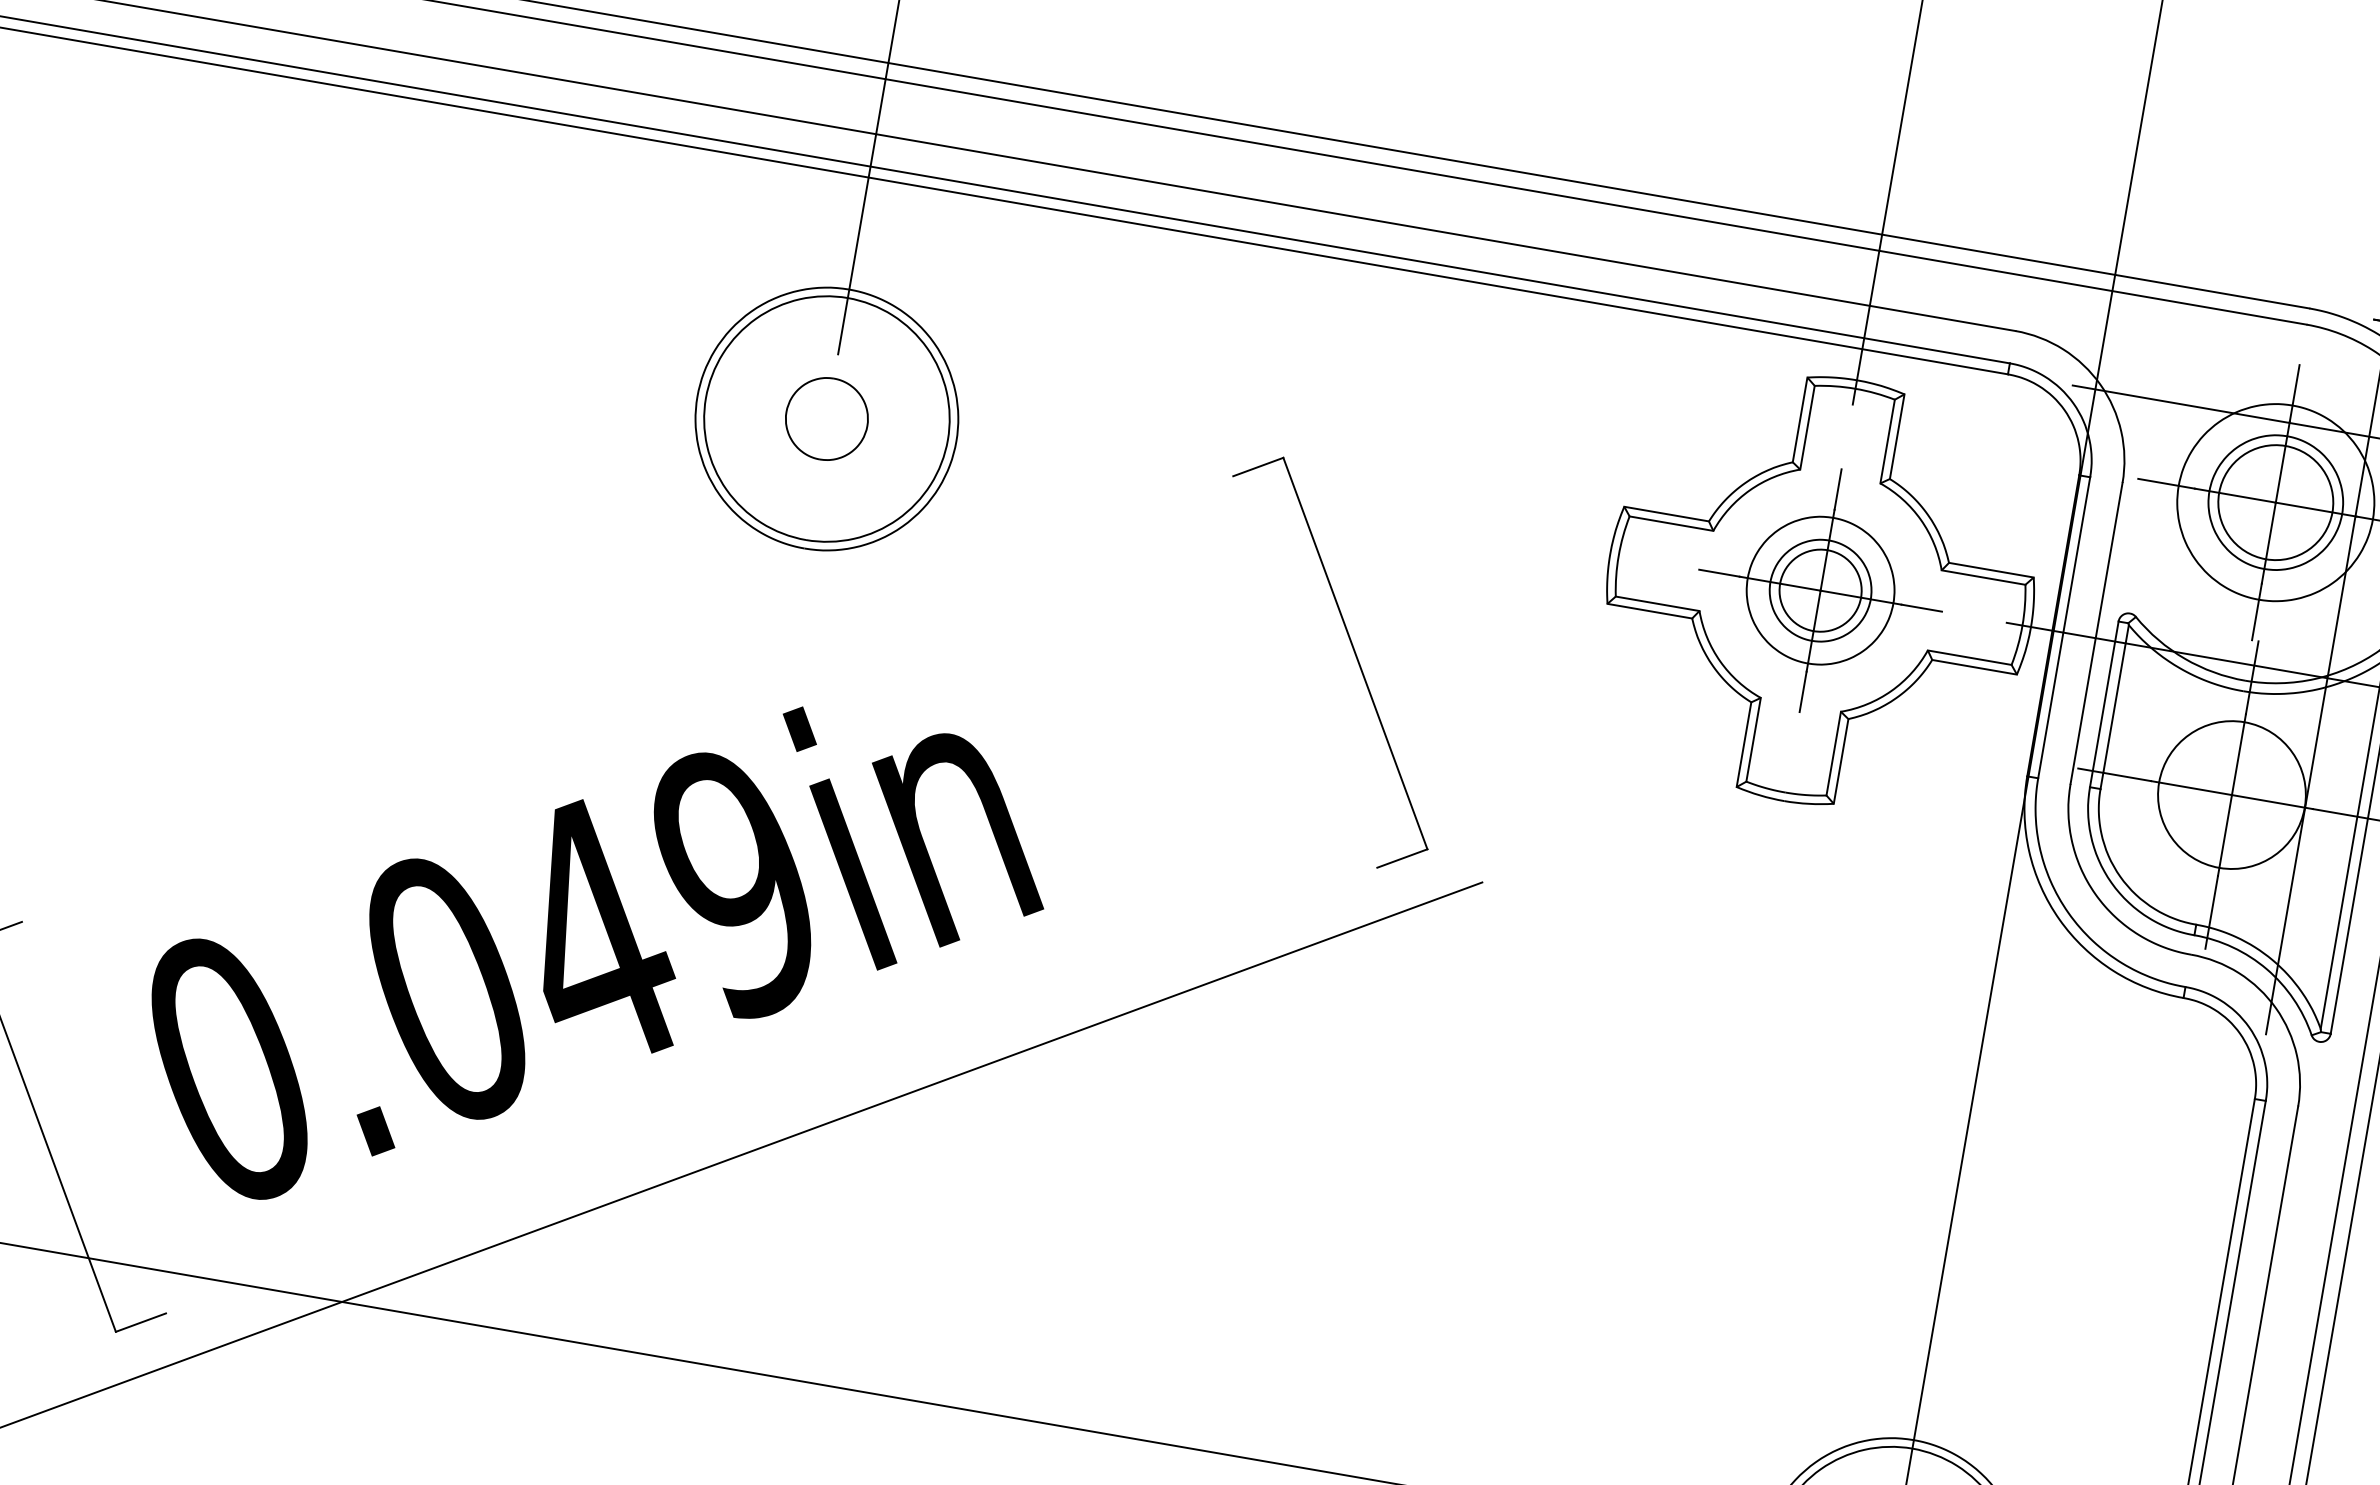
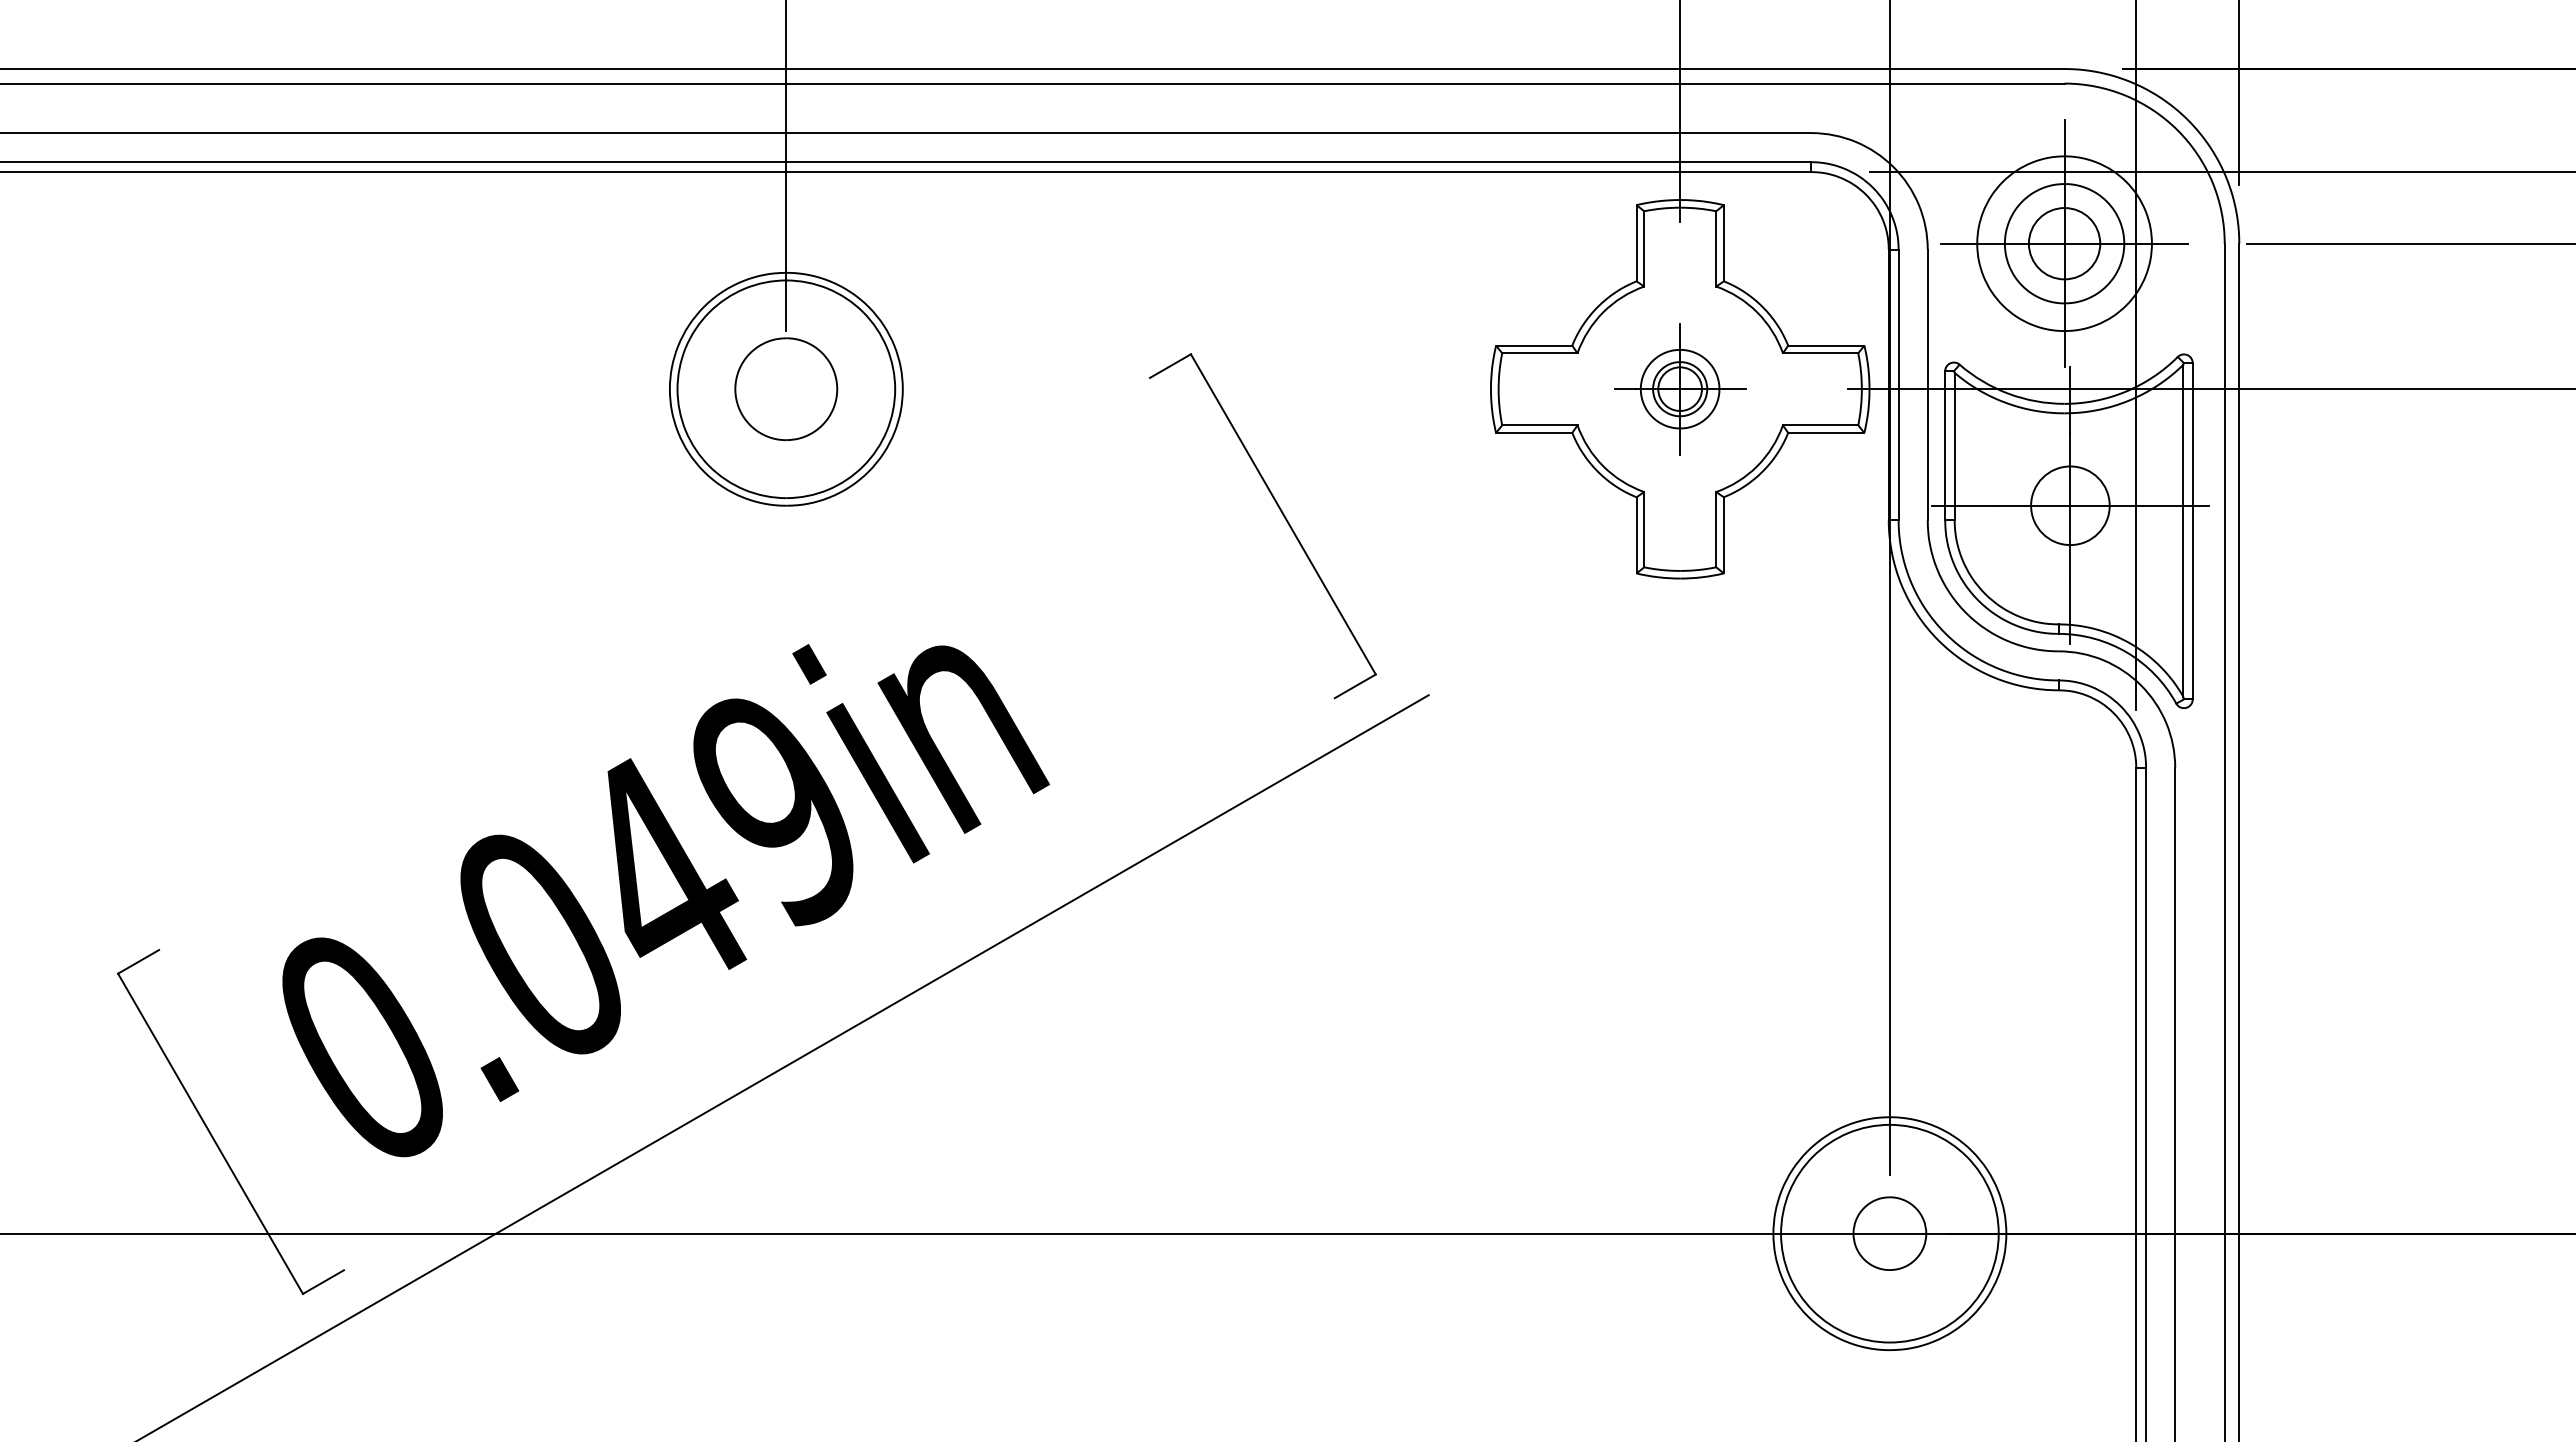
part: (827, 419) -> (786, 389), size x1.4
circle: (2275, 502) -> (2064, 243), size x0.7
part: (1819, 589) -> (1679, 388), size x0.6
circle: (2231, 794) -> (2069, 505), size x0.6

